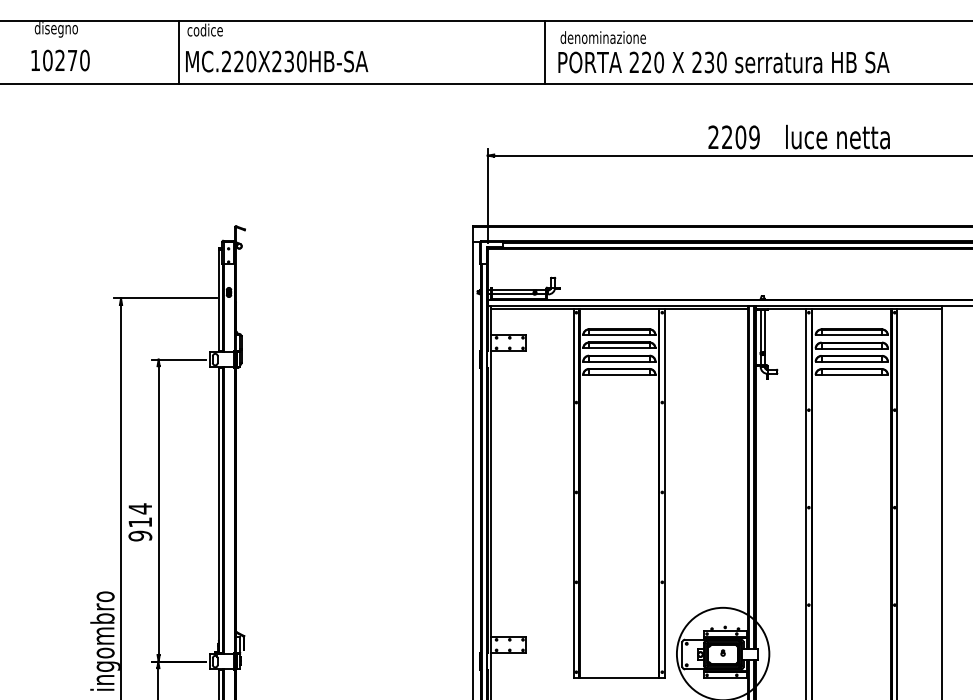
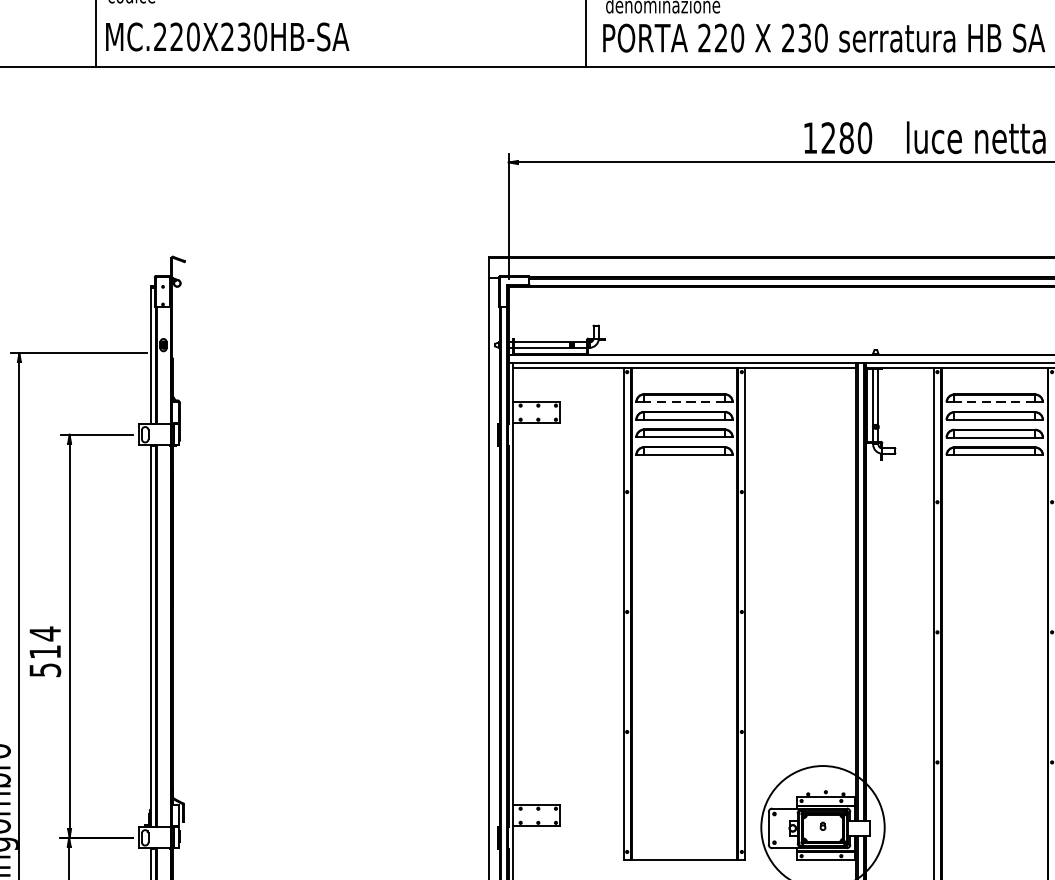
text: (733, 137) -> (836, 138), 2209 -> 1280
line: (618, 335) -> (683, 402), solid -> dashed
line: (851, 335) -> (994, 402), solid -> dashed
text: (139, 535) -> (44, 669), 914 -> 514

